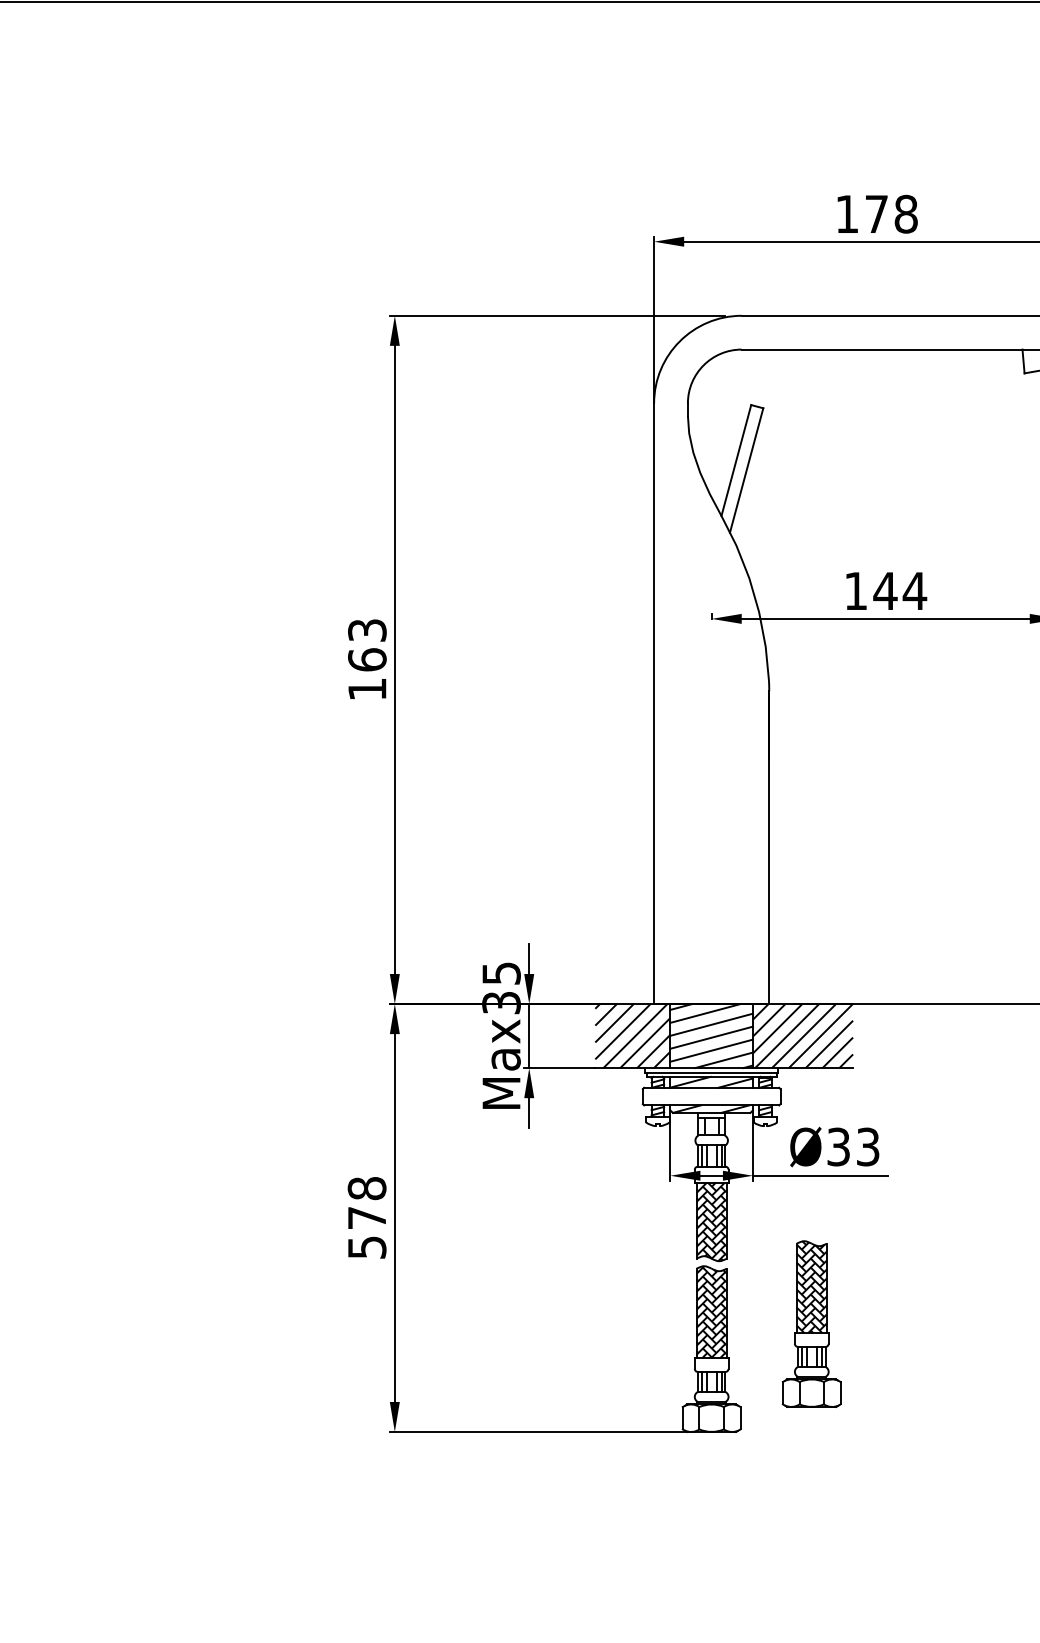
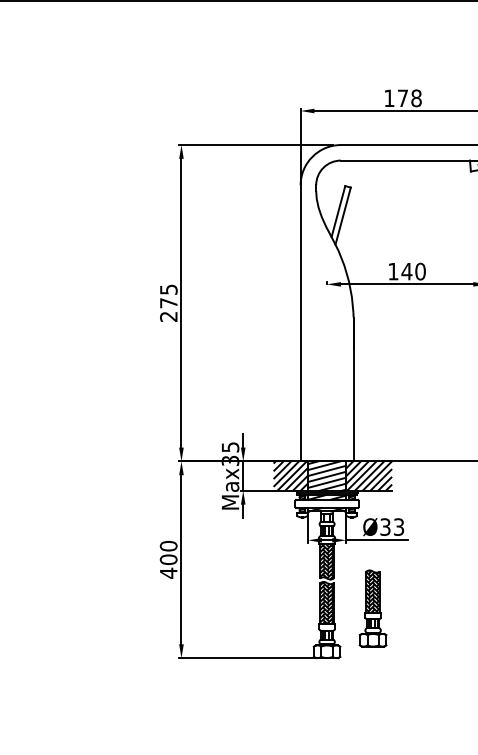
text: (914, 590) -> (420, 271), 144 -> 140
text: (366, 658) -> (168, 302), 163 -> 275
text: (366, 1217) -> (168, 559), 578 -> 400

